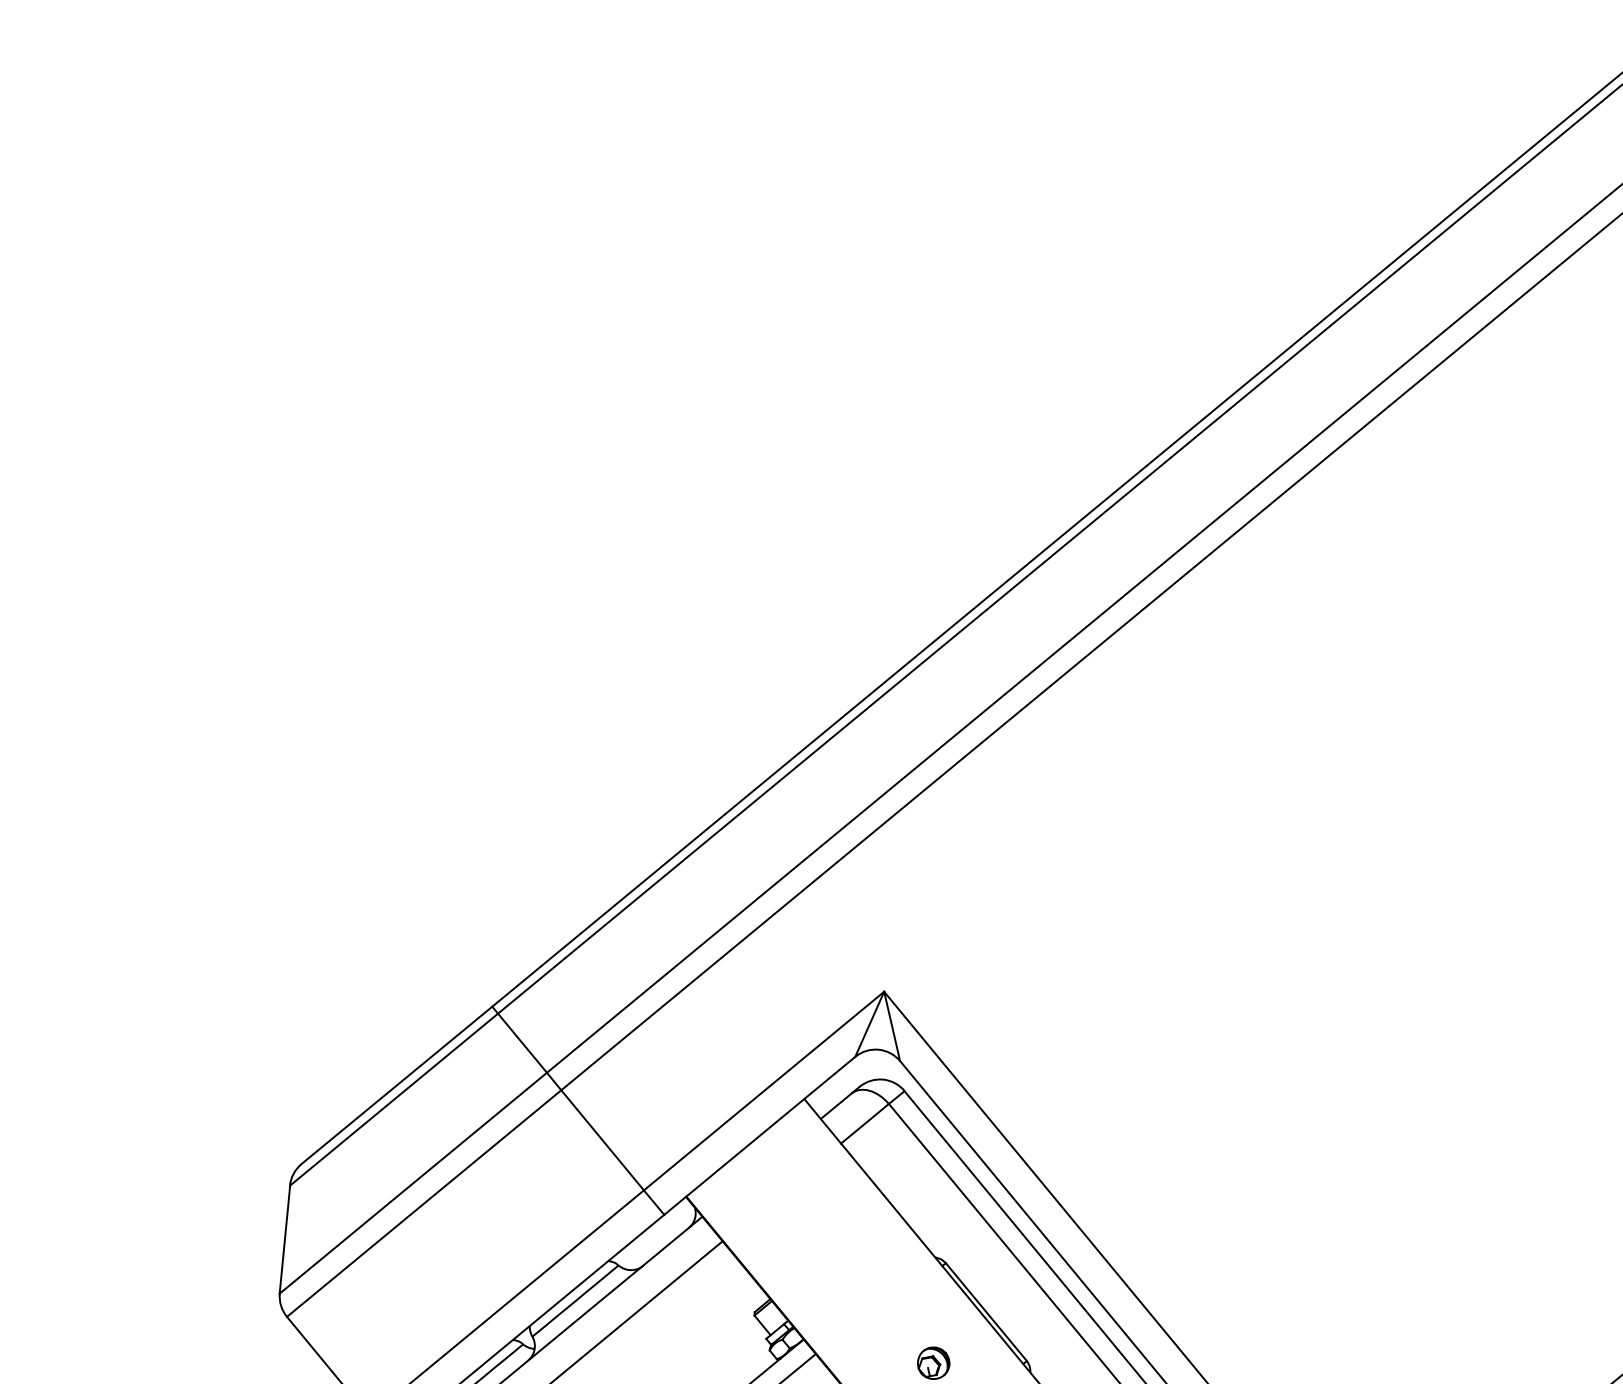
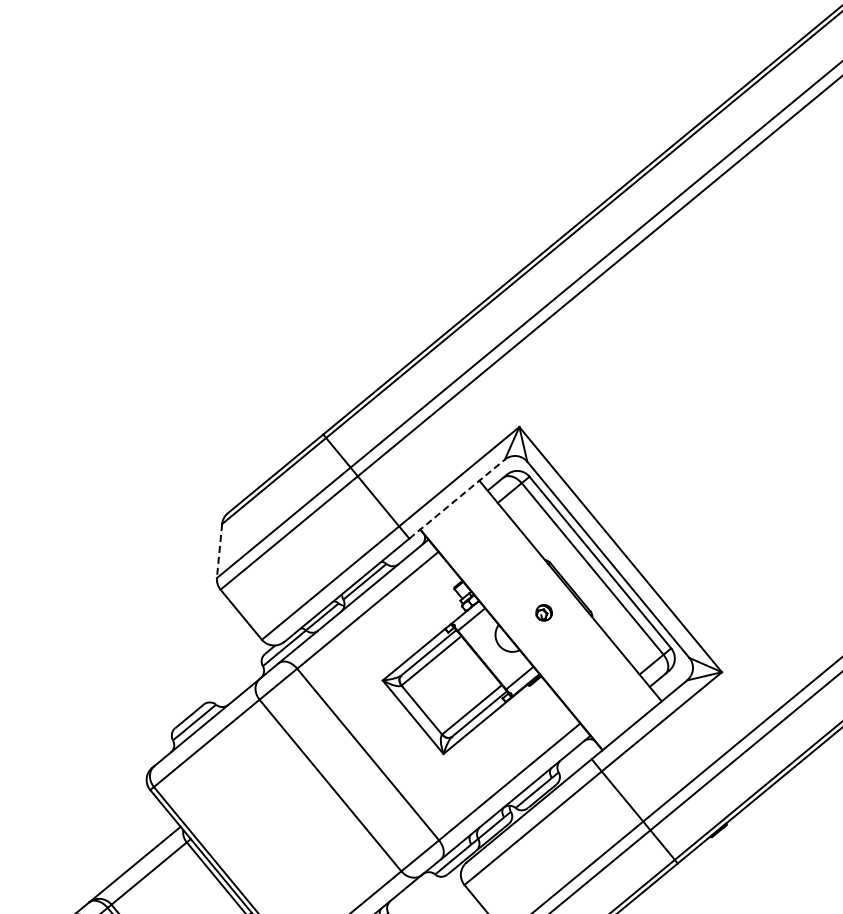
line: (760, 1134) -> (457, 498), solid -> dashed
line: (284, 1240) -> (219, 551), solid -> dashed

